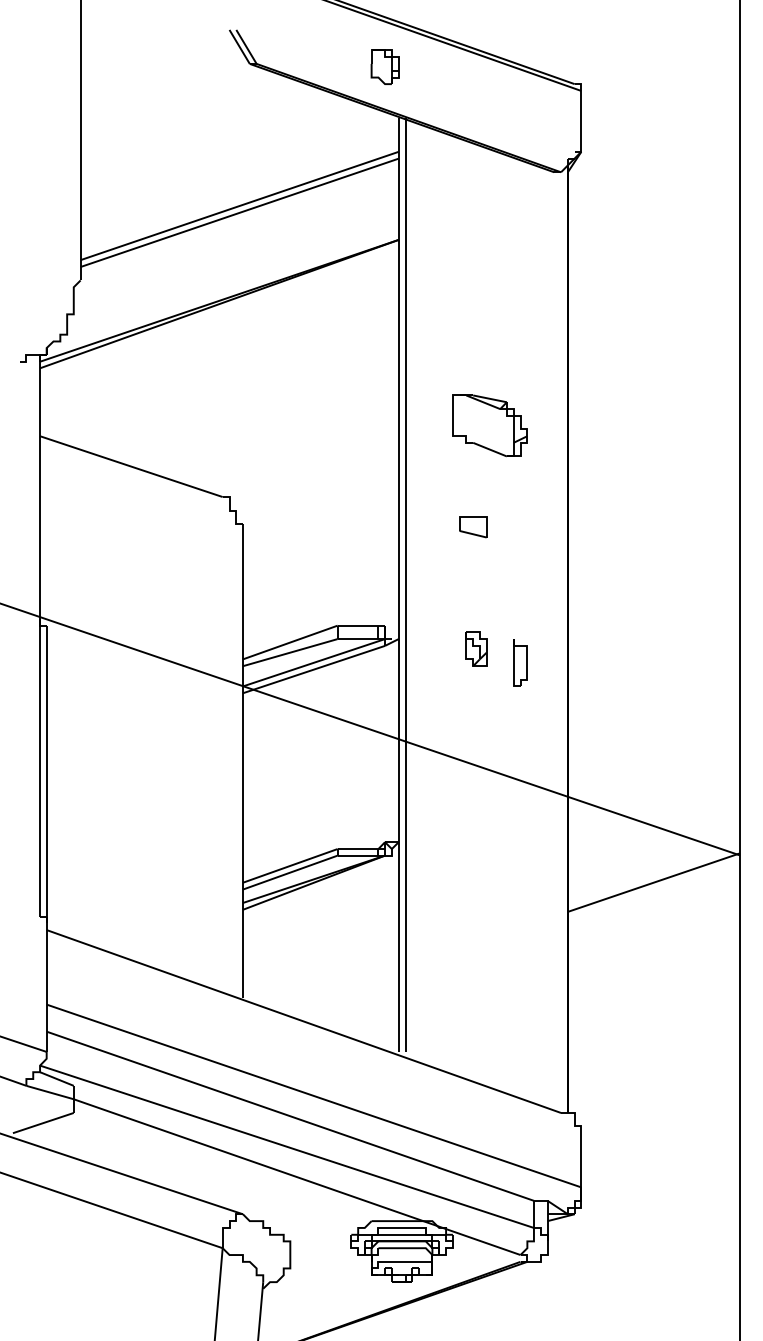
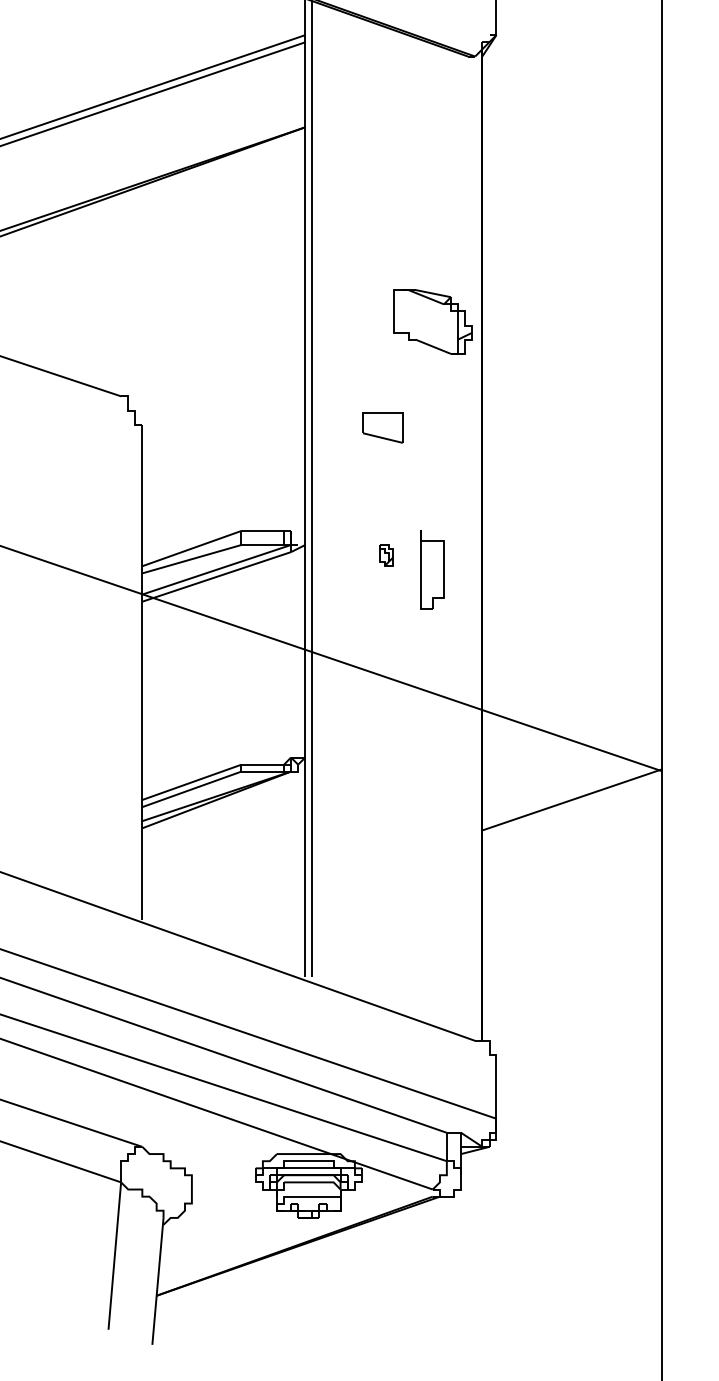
part: (489, 425) -> (432, 321), moved
part: (473, 527) -> (383, 428), size x1.4
part: (476, 648) -> (386, 554), size x0.6
part: (520, 662) -> (432, 569), size x1.6

